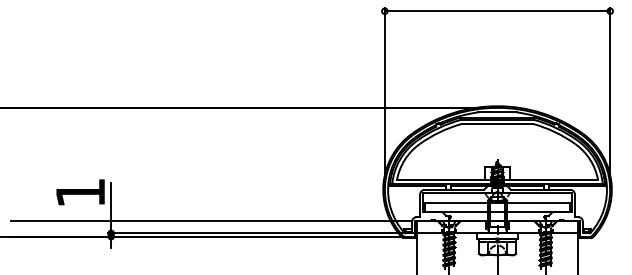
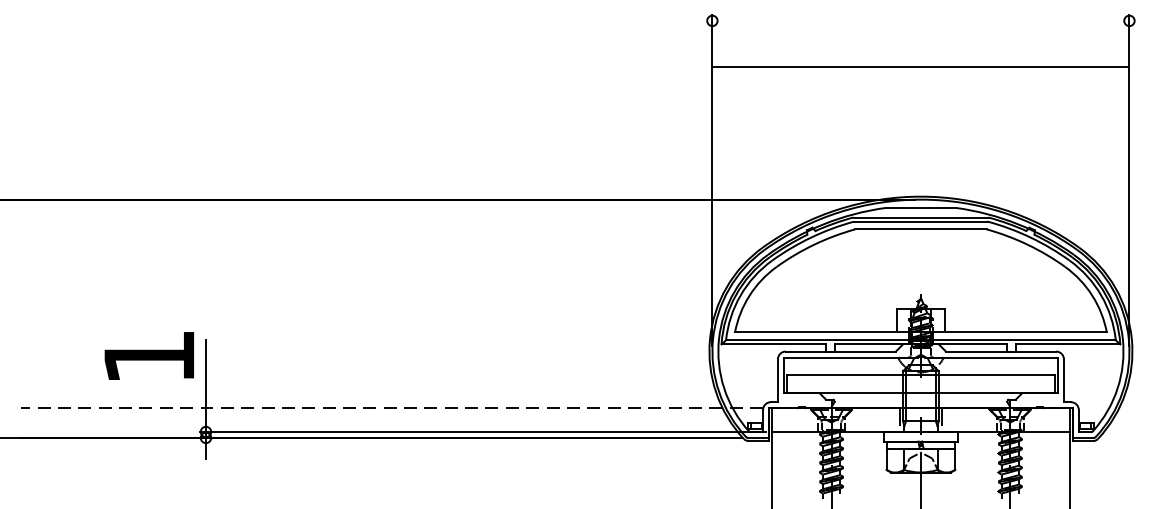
line: (497, 11) -> (920, 67), moved
line: (211, 220) -> (391, 408), solid -> dashed

